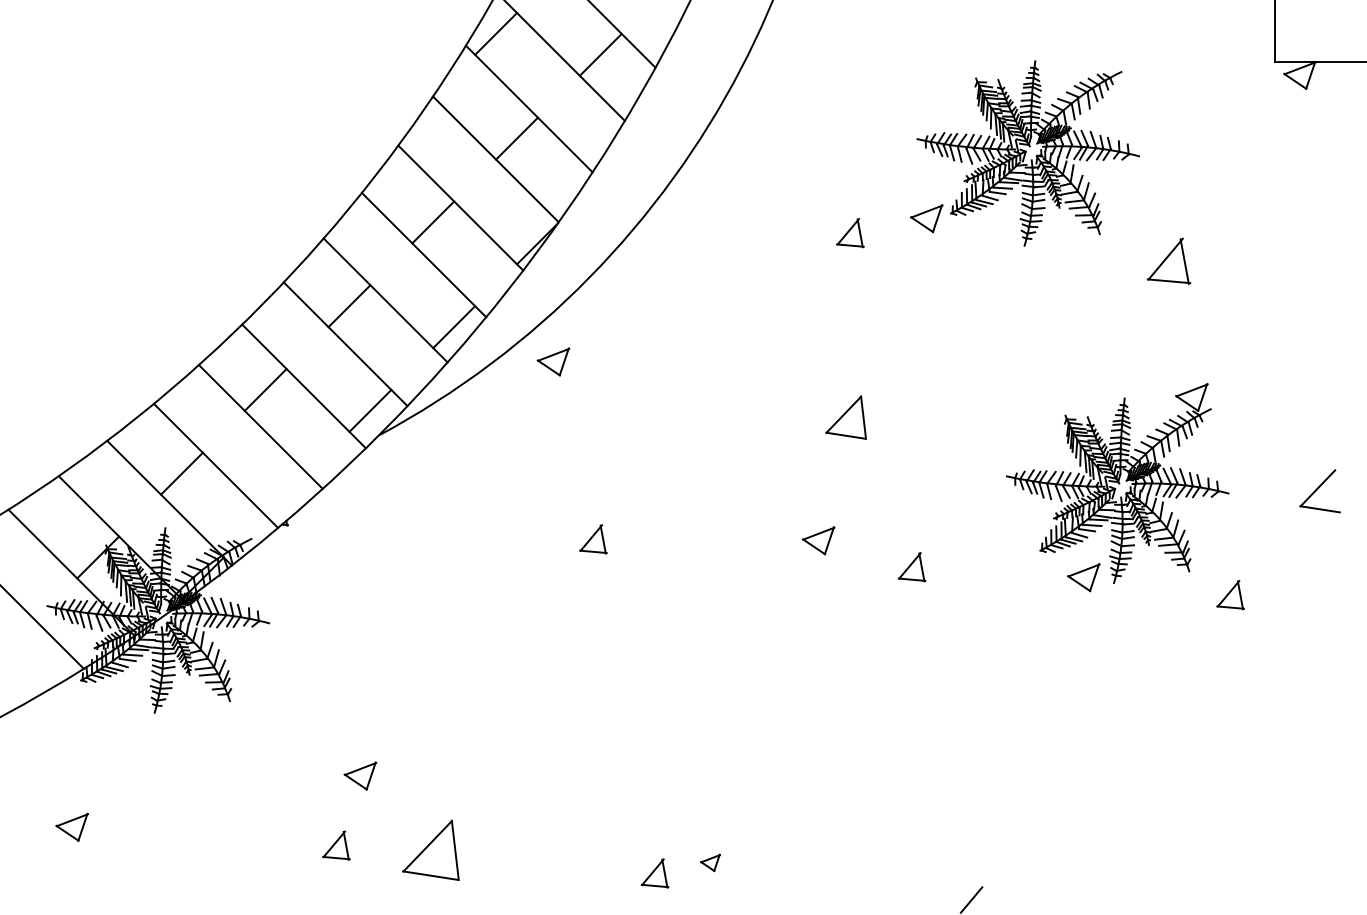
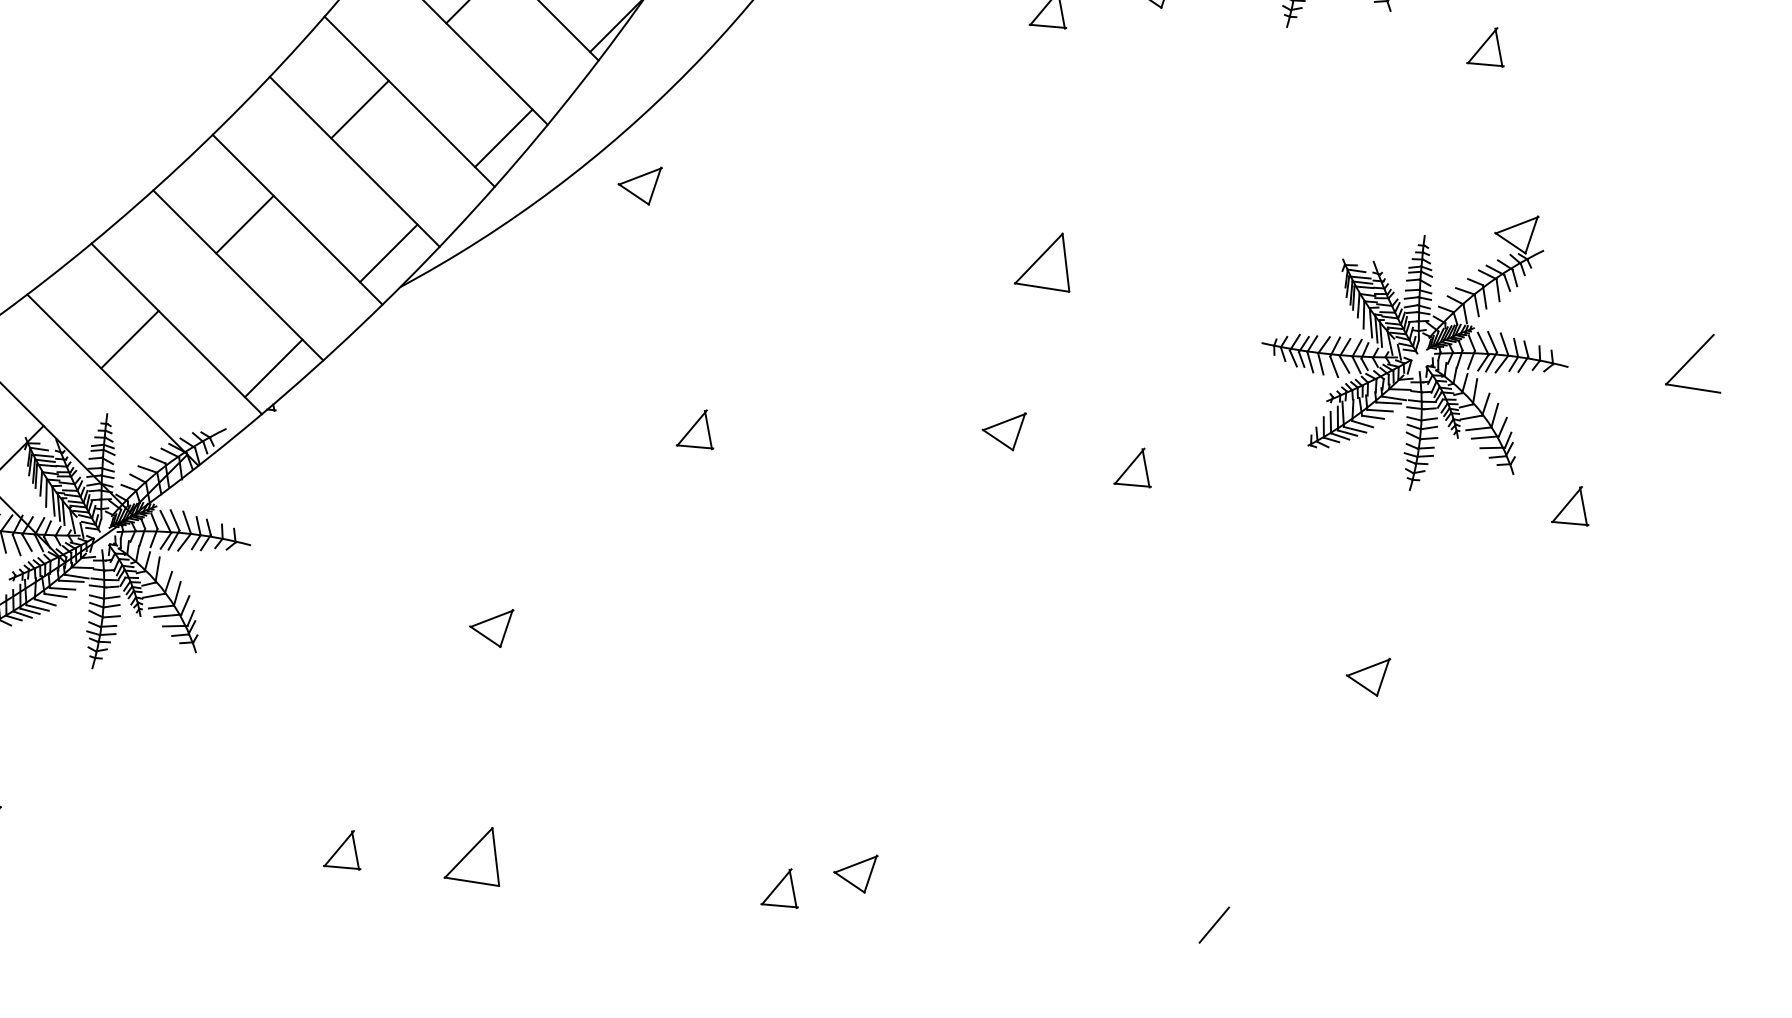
part: (1168, 260) -> (1484, 46), size x0.62
line: (286, 494) -> (273, 368), added
part: (1083, 577) -> (1368, 677), moved
part: (360, 775) -> (491, 627), moved
part: (430, 850) -> (471, 857), size x0.71
part: (710, 862) -> (855, 873), size x1.67

